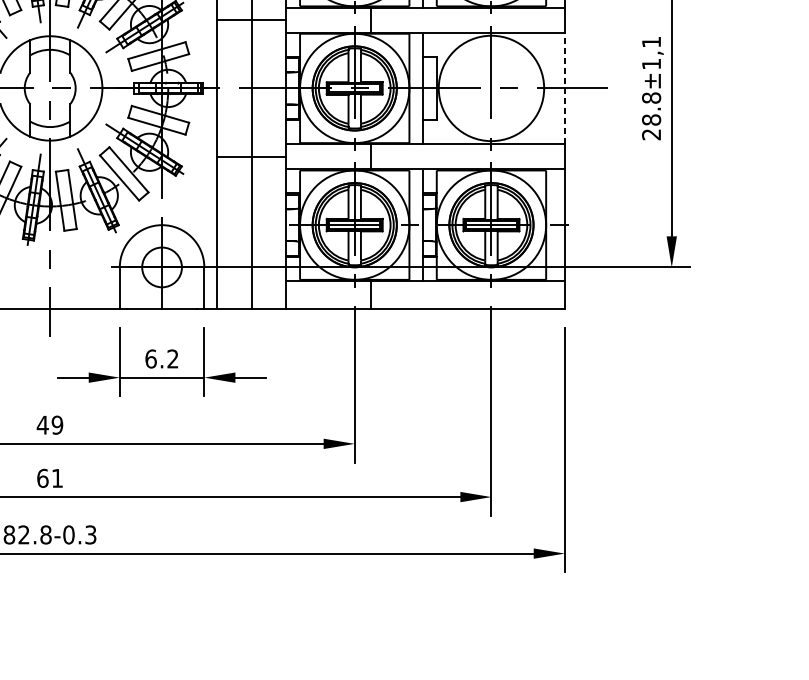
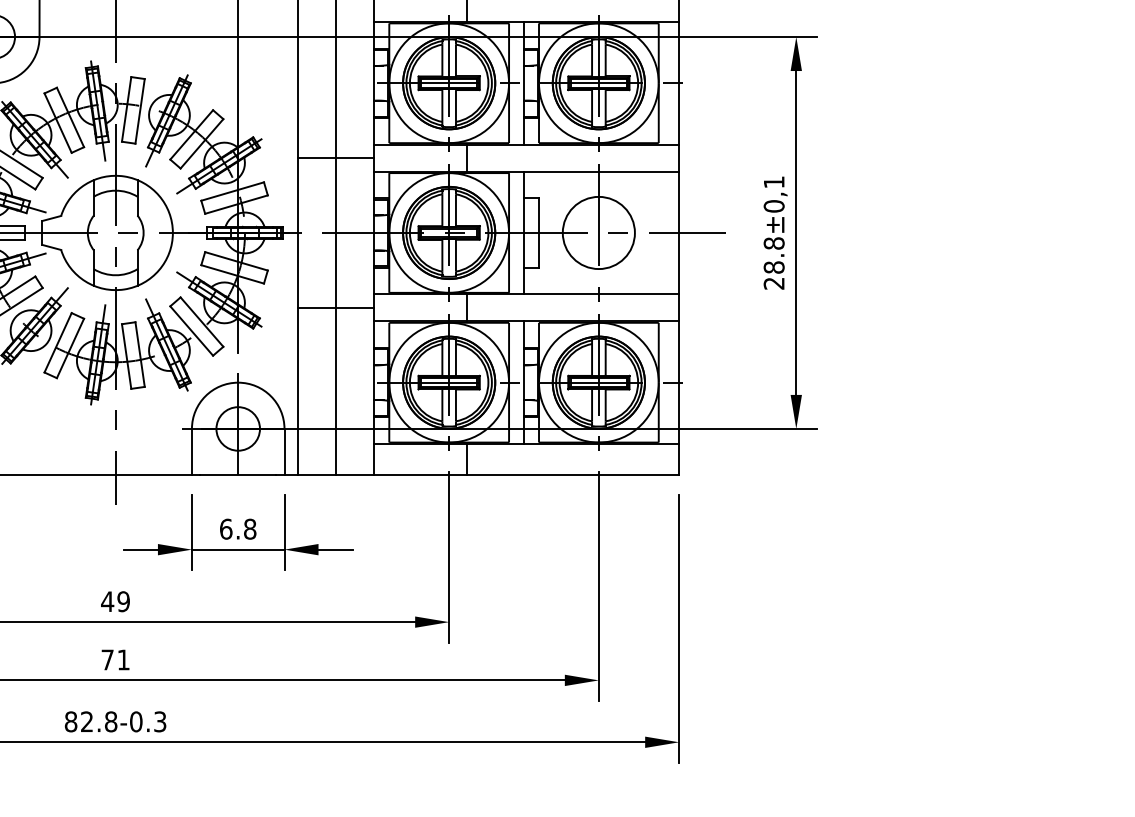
text: (650, 64) -> (773, 206), 28.8±1,1 -> 28.8±0,1
circle: (491, 88) -> (598, 232), size x0.62
line: (565, 88) -> (679, 232), dashed -> solid
text: (173, 358) -> (250, 528), 6.2 -> 6.8
text: (42, 477) -> (107, 659), 61 -> 71

